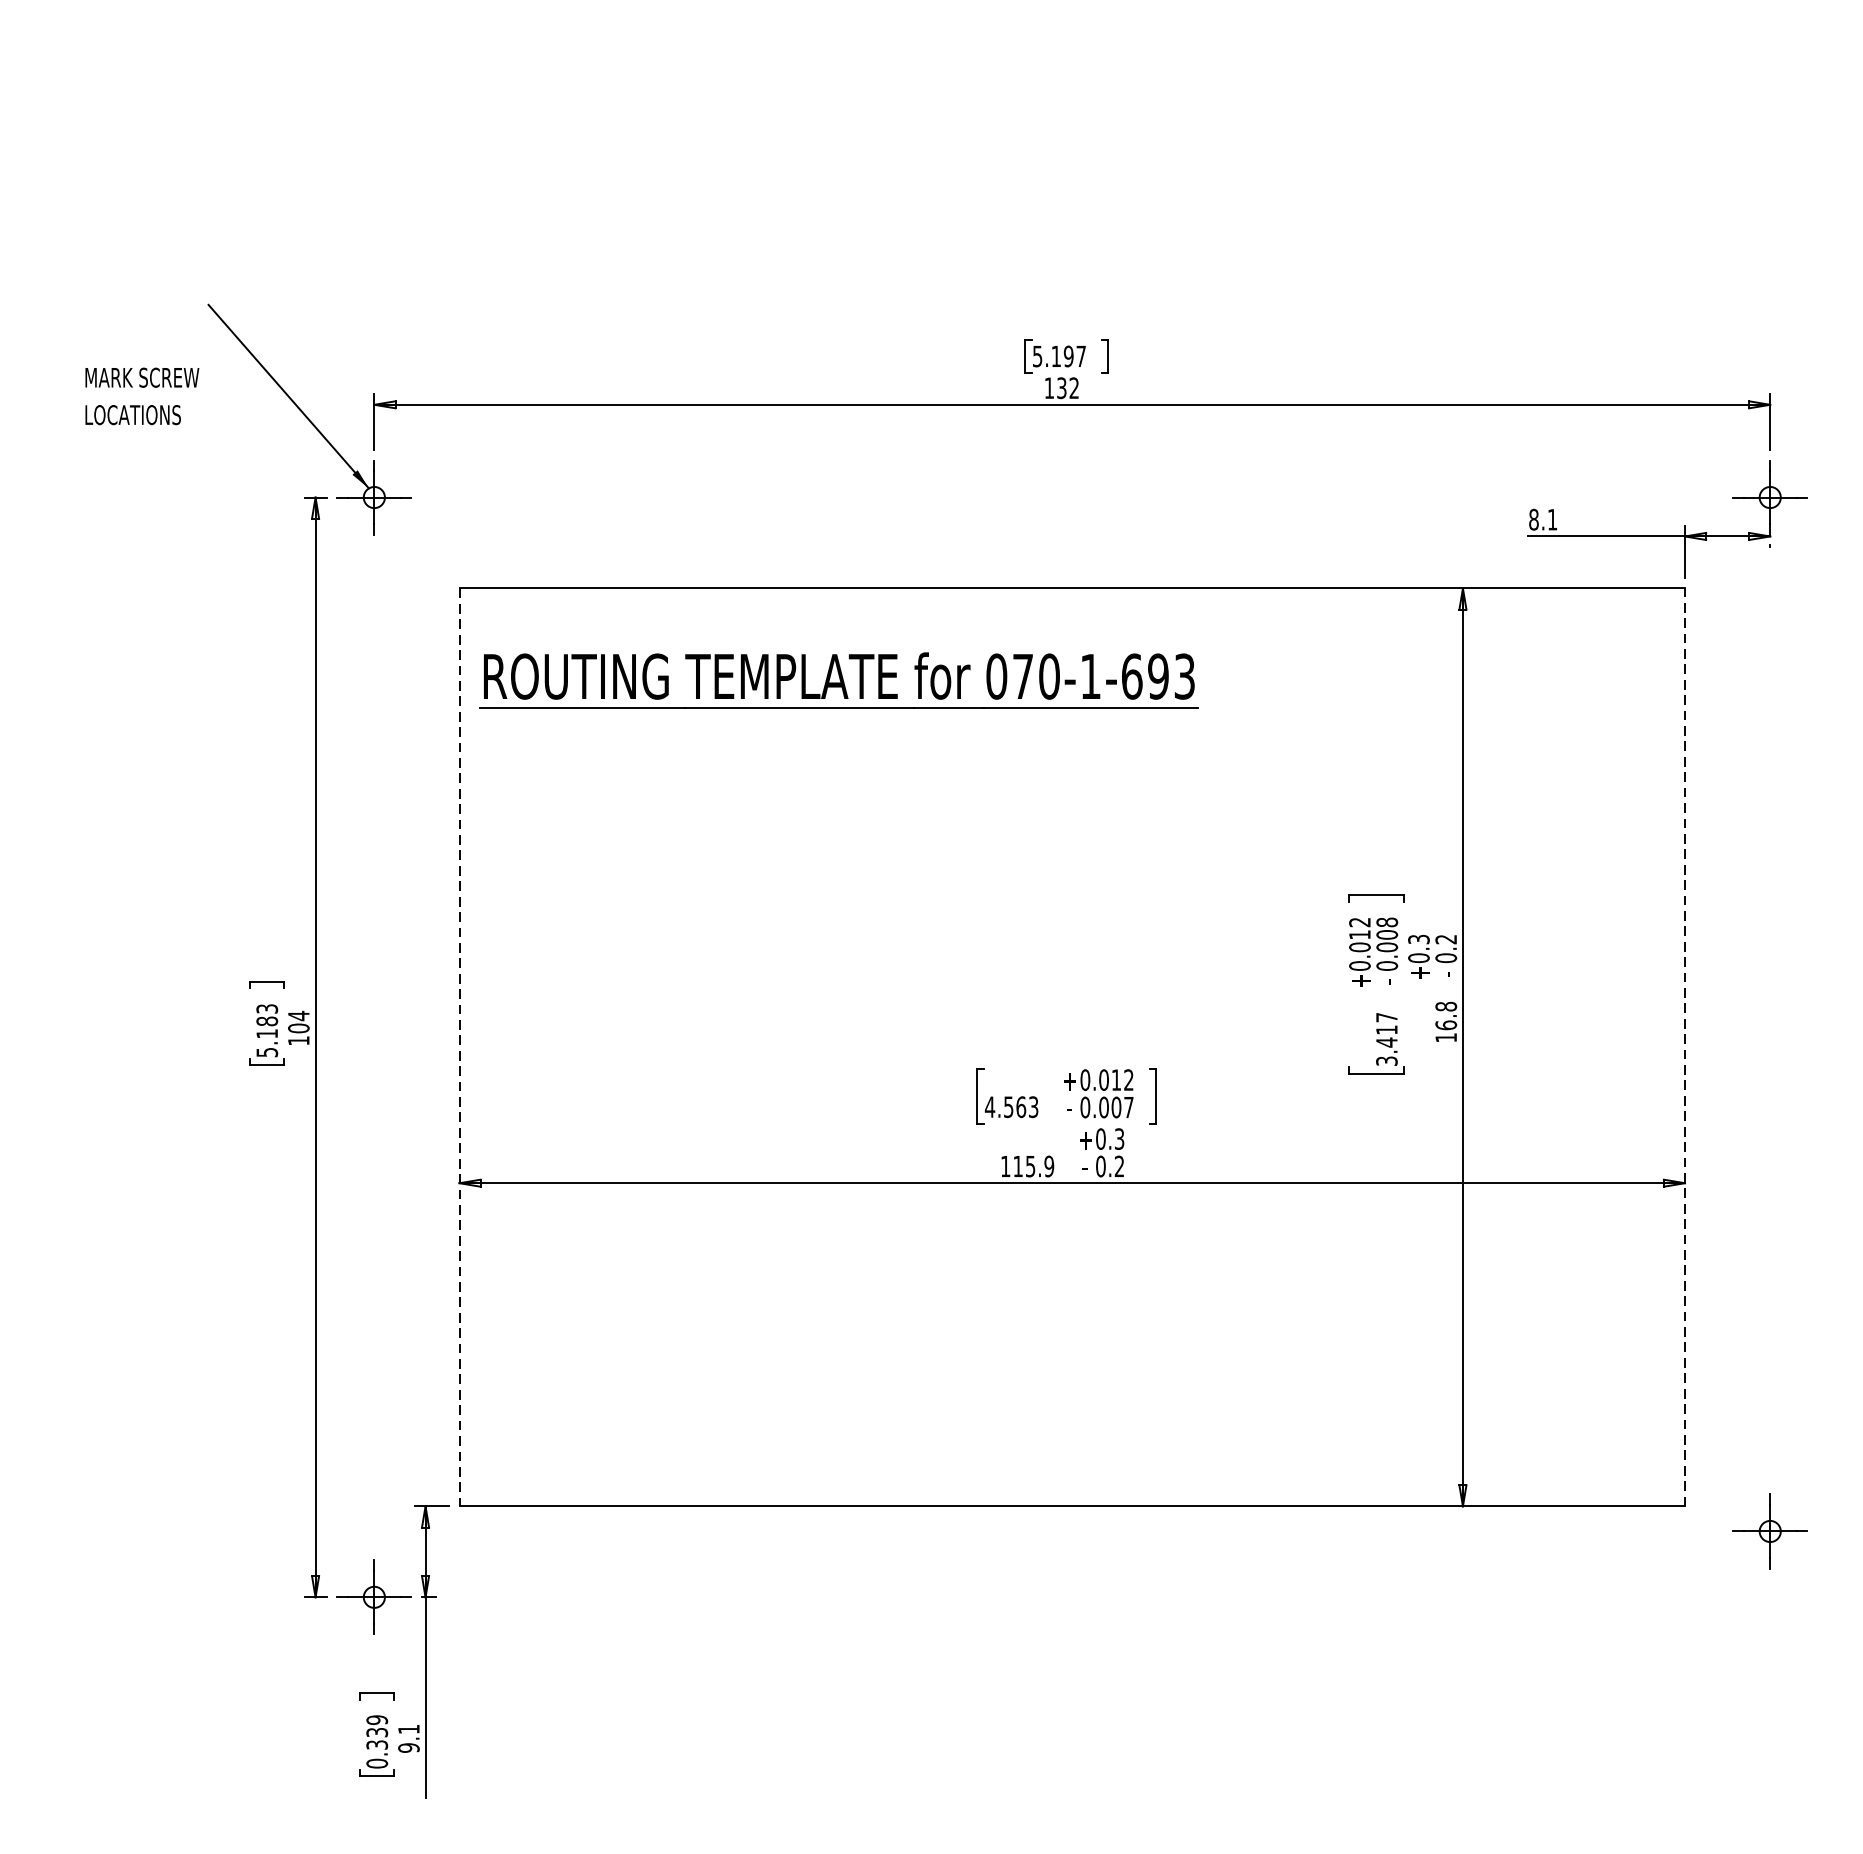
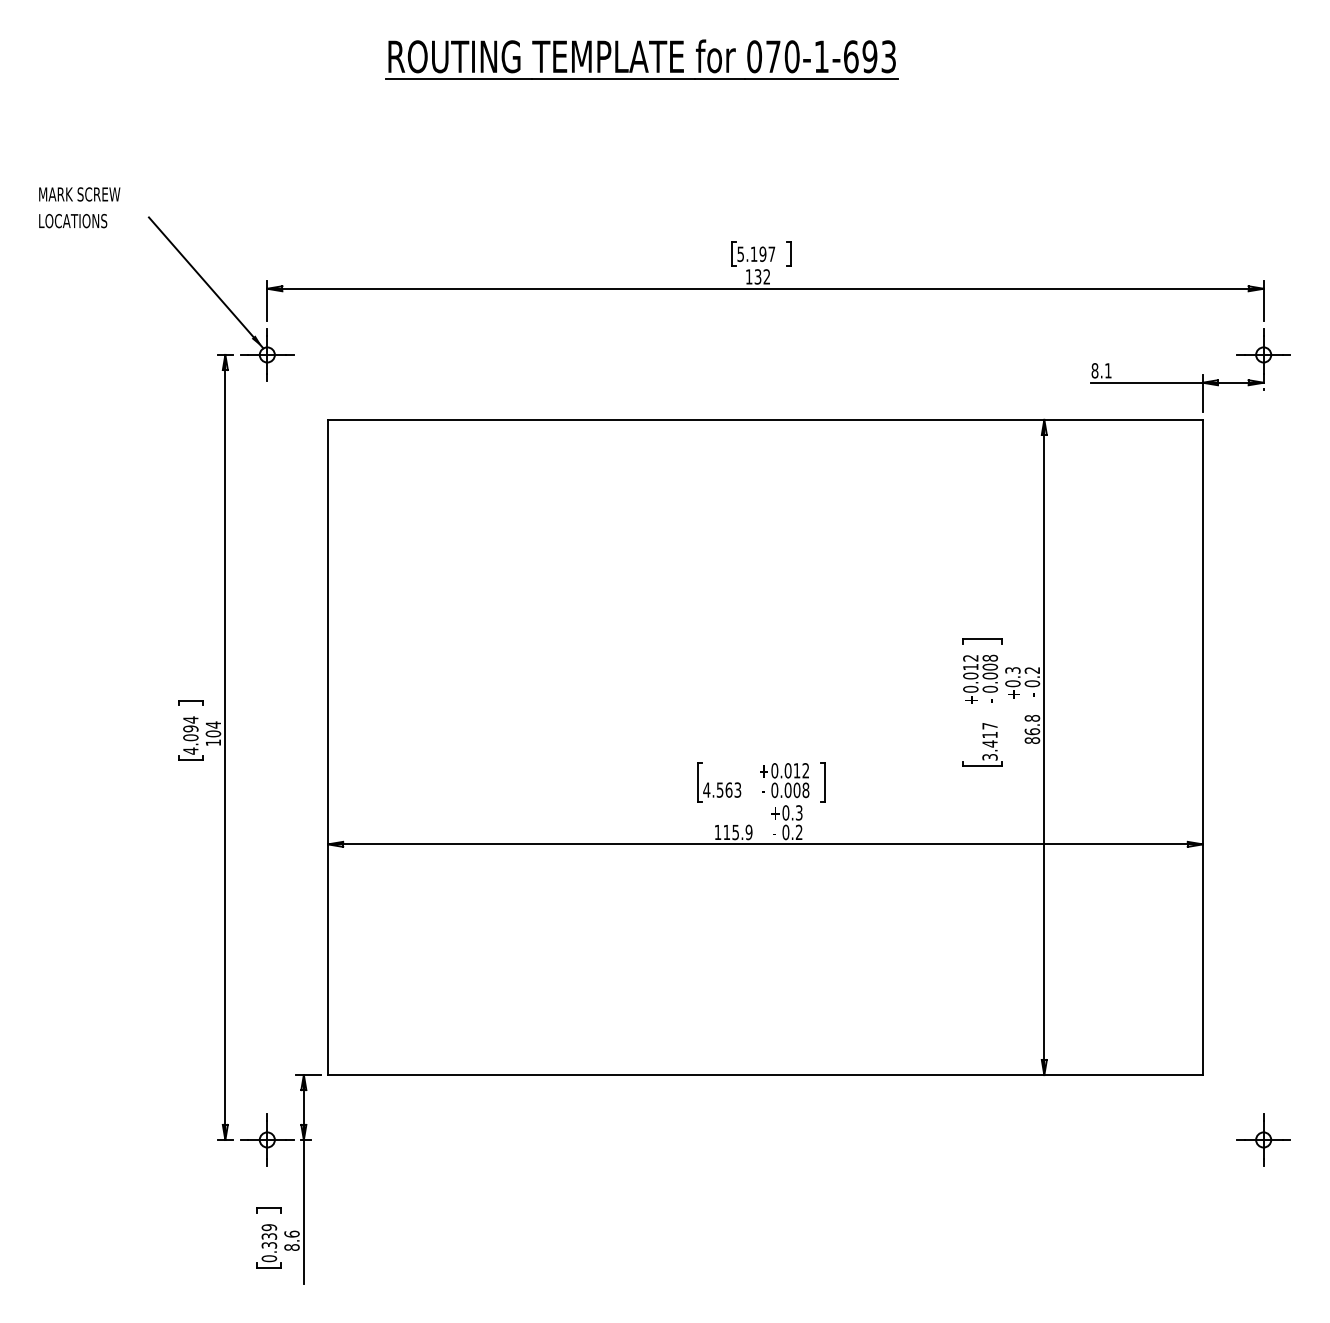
text: (142, 396) -> (79, 207), moved
part: (838, 680) -> (641, 59), moved
text: (266, 1030) -> (190, 735), 5.183 -> 4.094
text: (1446, 1037) -> (1032, 740), 16.8 -> 86.8
line: (460, 1047) -> (328, 747), dashed -> solid
line: (1684, 1047) -> (1202, 747), dashed -> solid
text: (1128, 1107) -> (805, 790), 0.007 -> 0.008
part: (1769, 1530) -> (1263, 1139), moved
text: (408, 1738) -> (291, 1240), 9.1 -> 8.6

